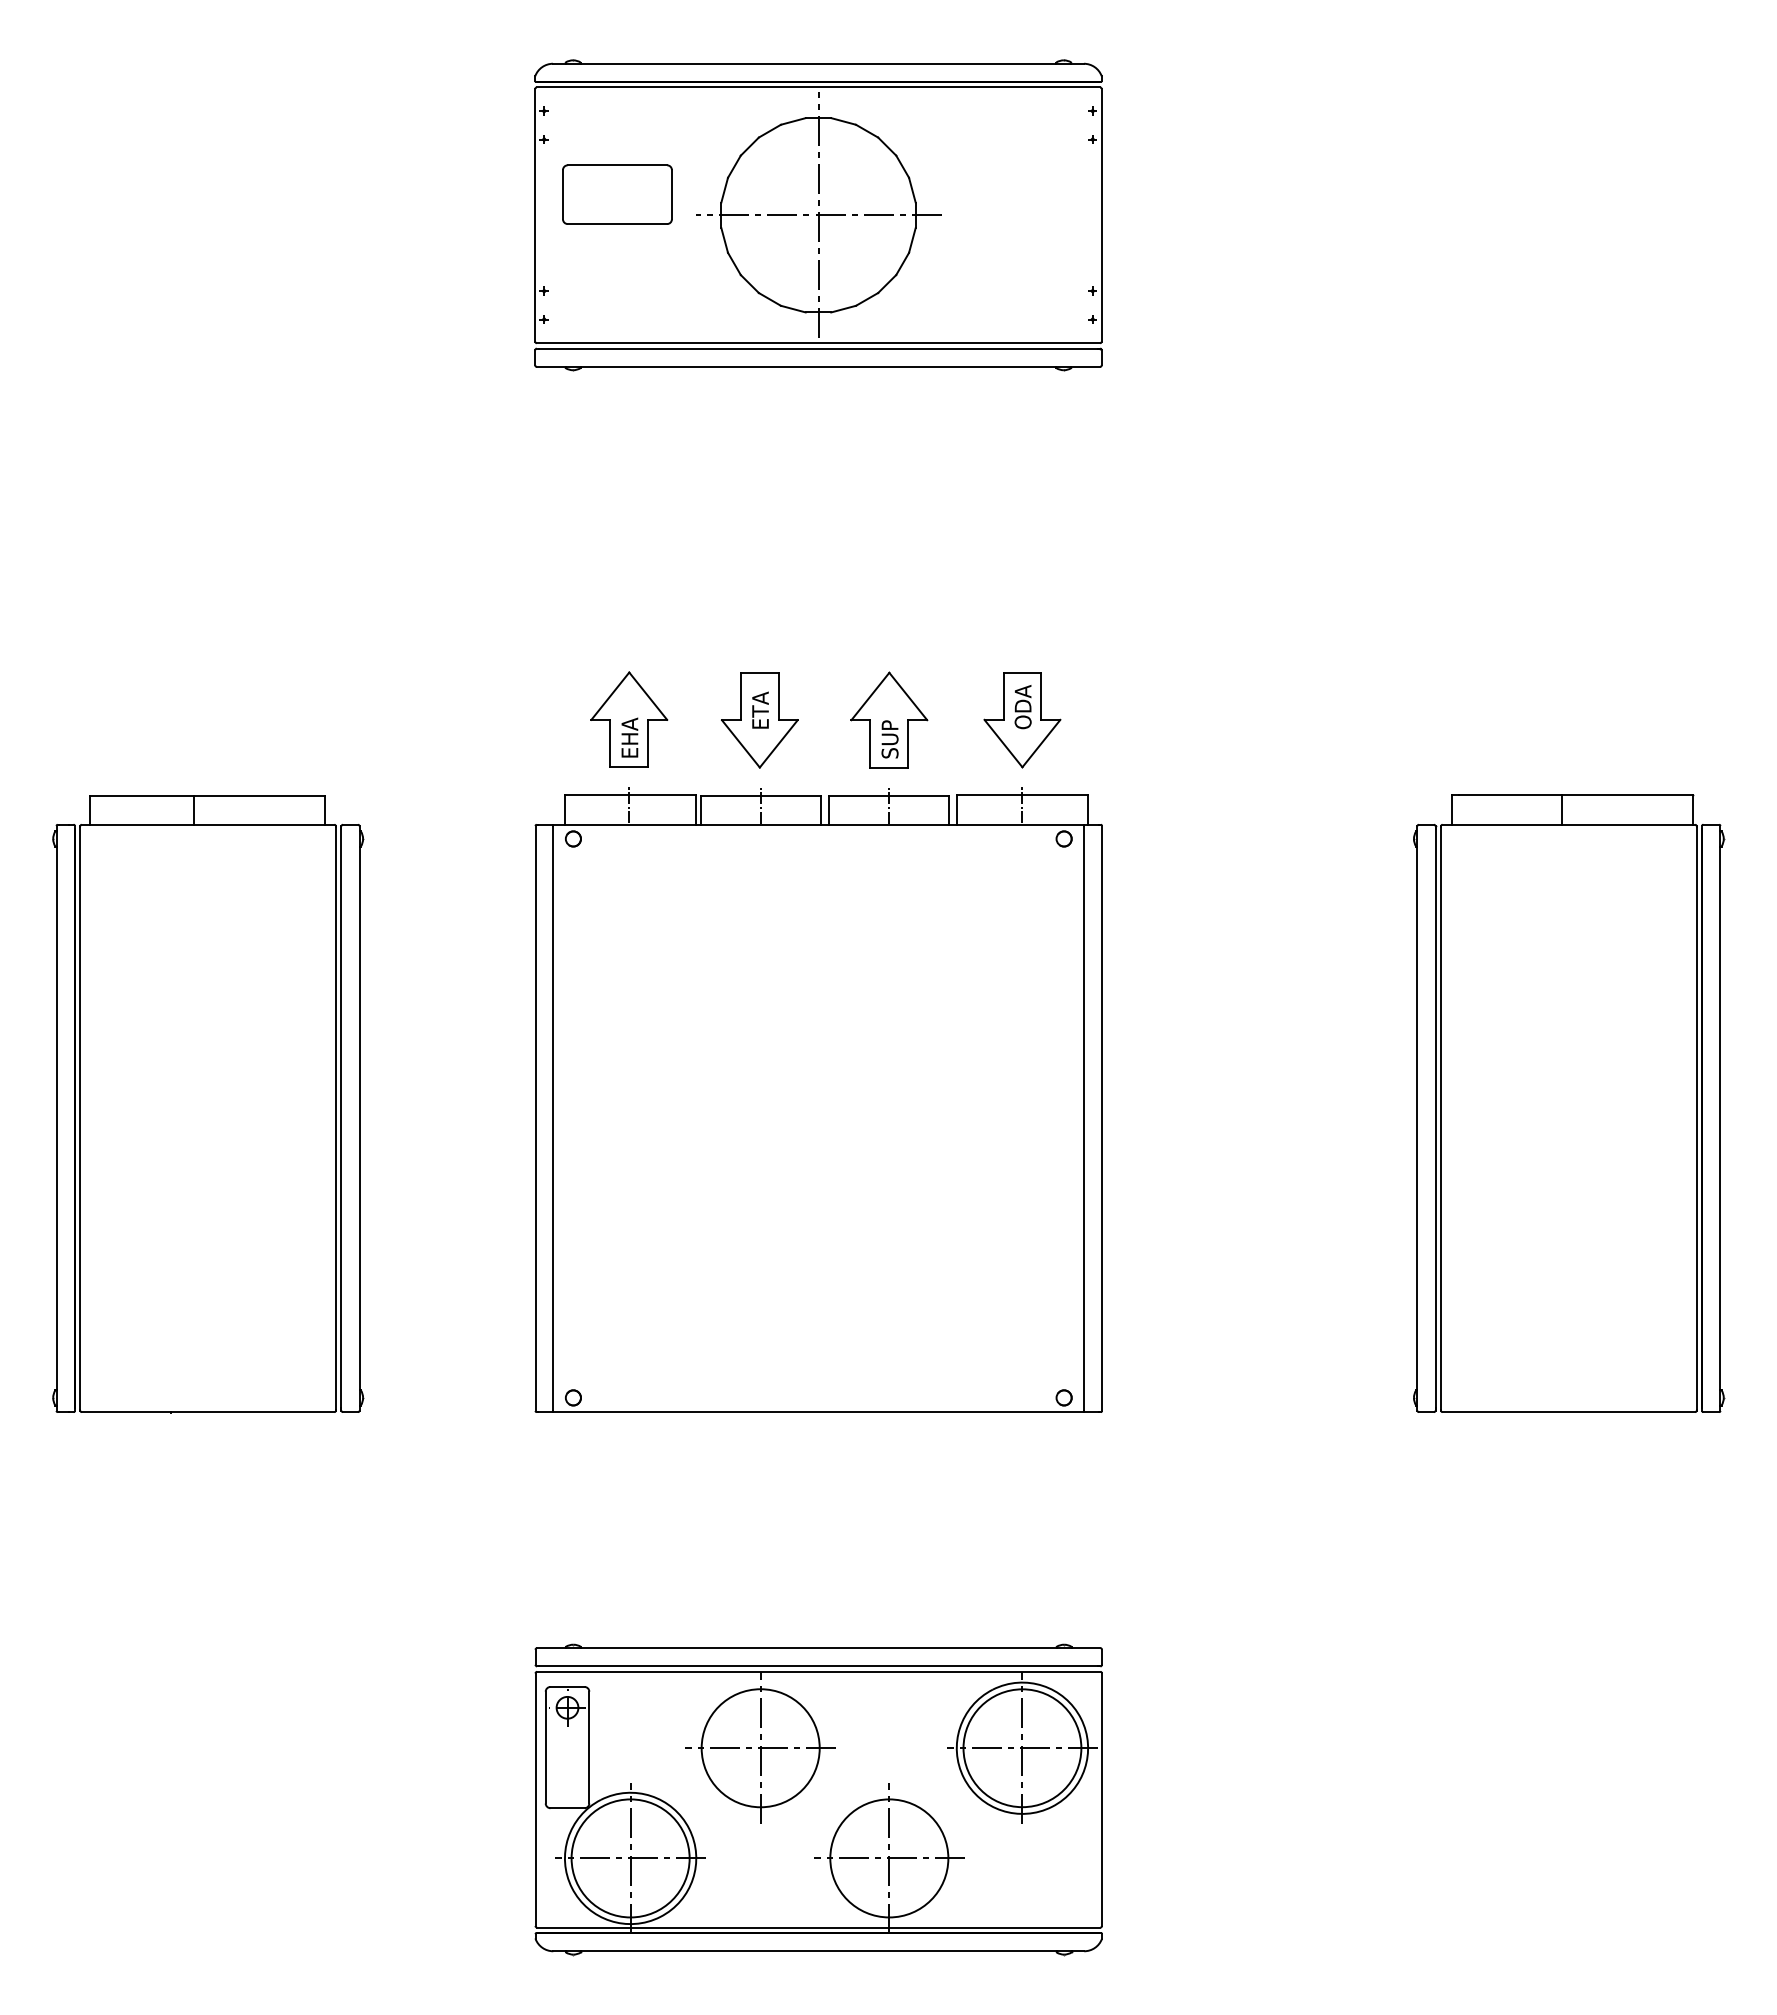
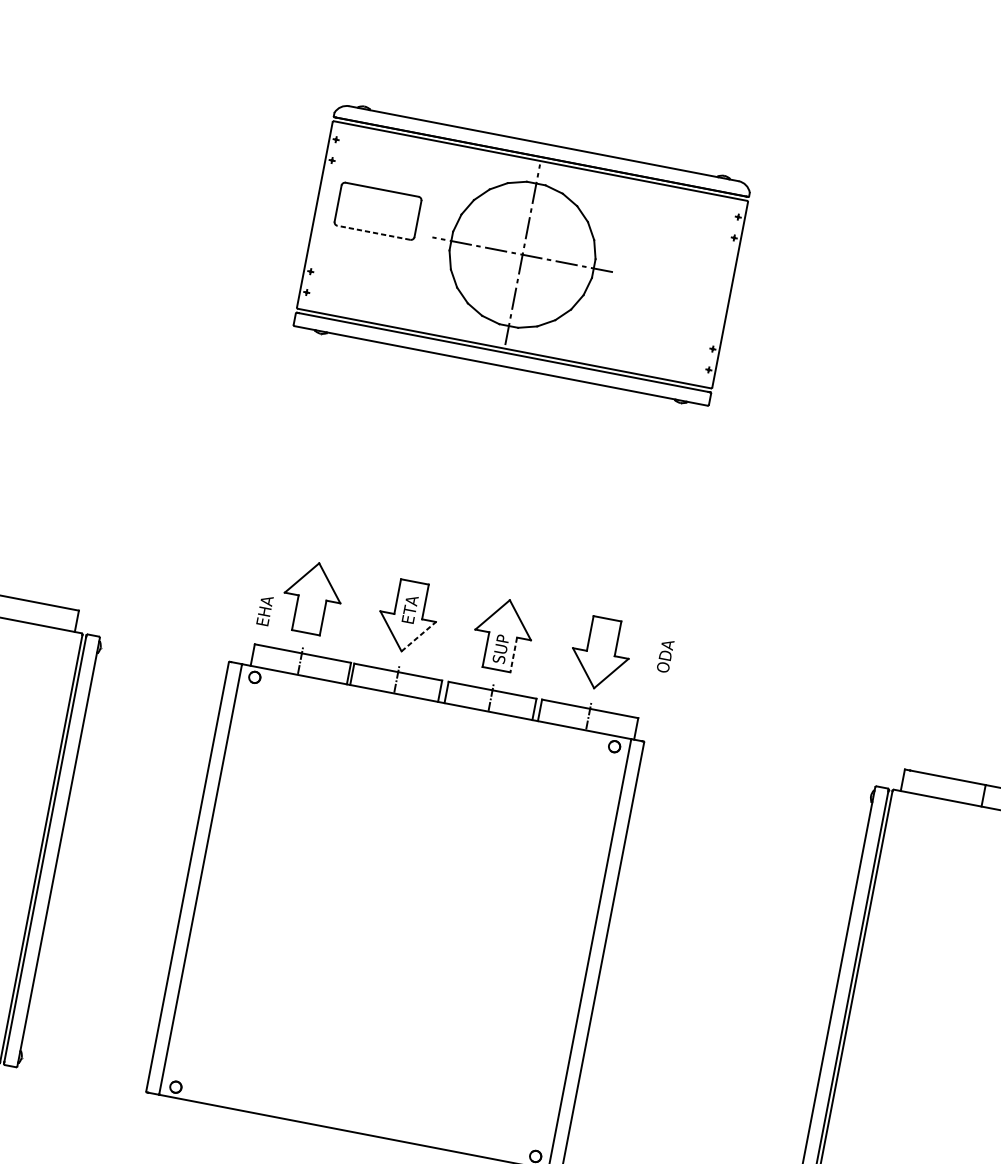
line: (617, 224) -> (373, 233), solid -> dashed
text: (1022, 707) -> (664, 656), moved
text: (629, 737) -> (264, 610), moved
line: (779, 743) -> (419, 636), solid -> dashed
line: (908, 743) -> (513, 654), solid -> dashed

